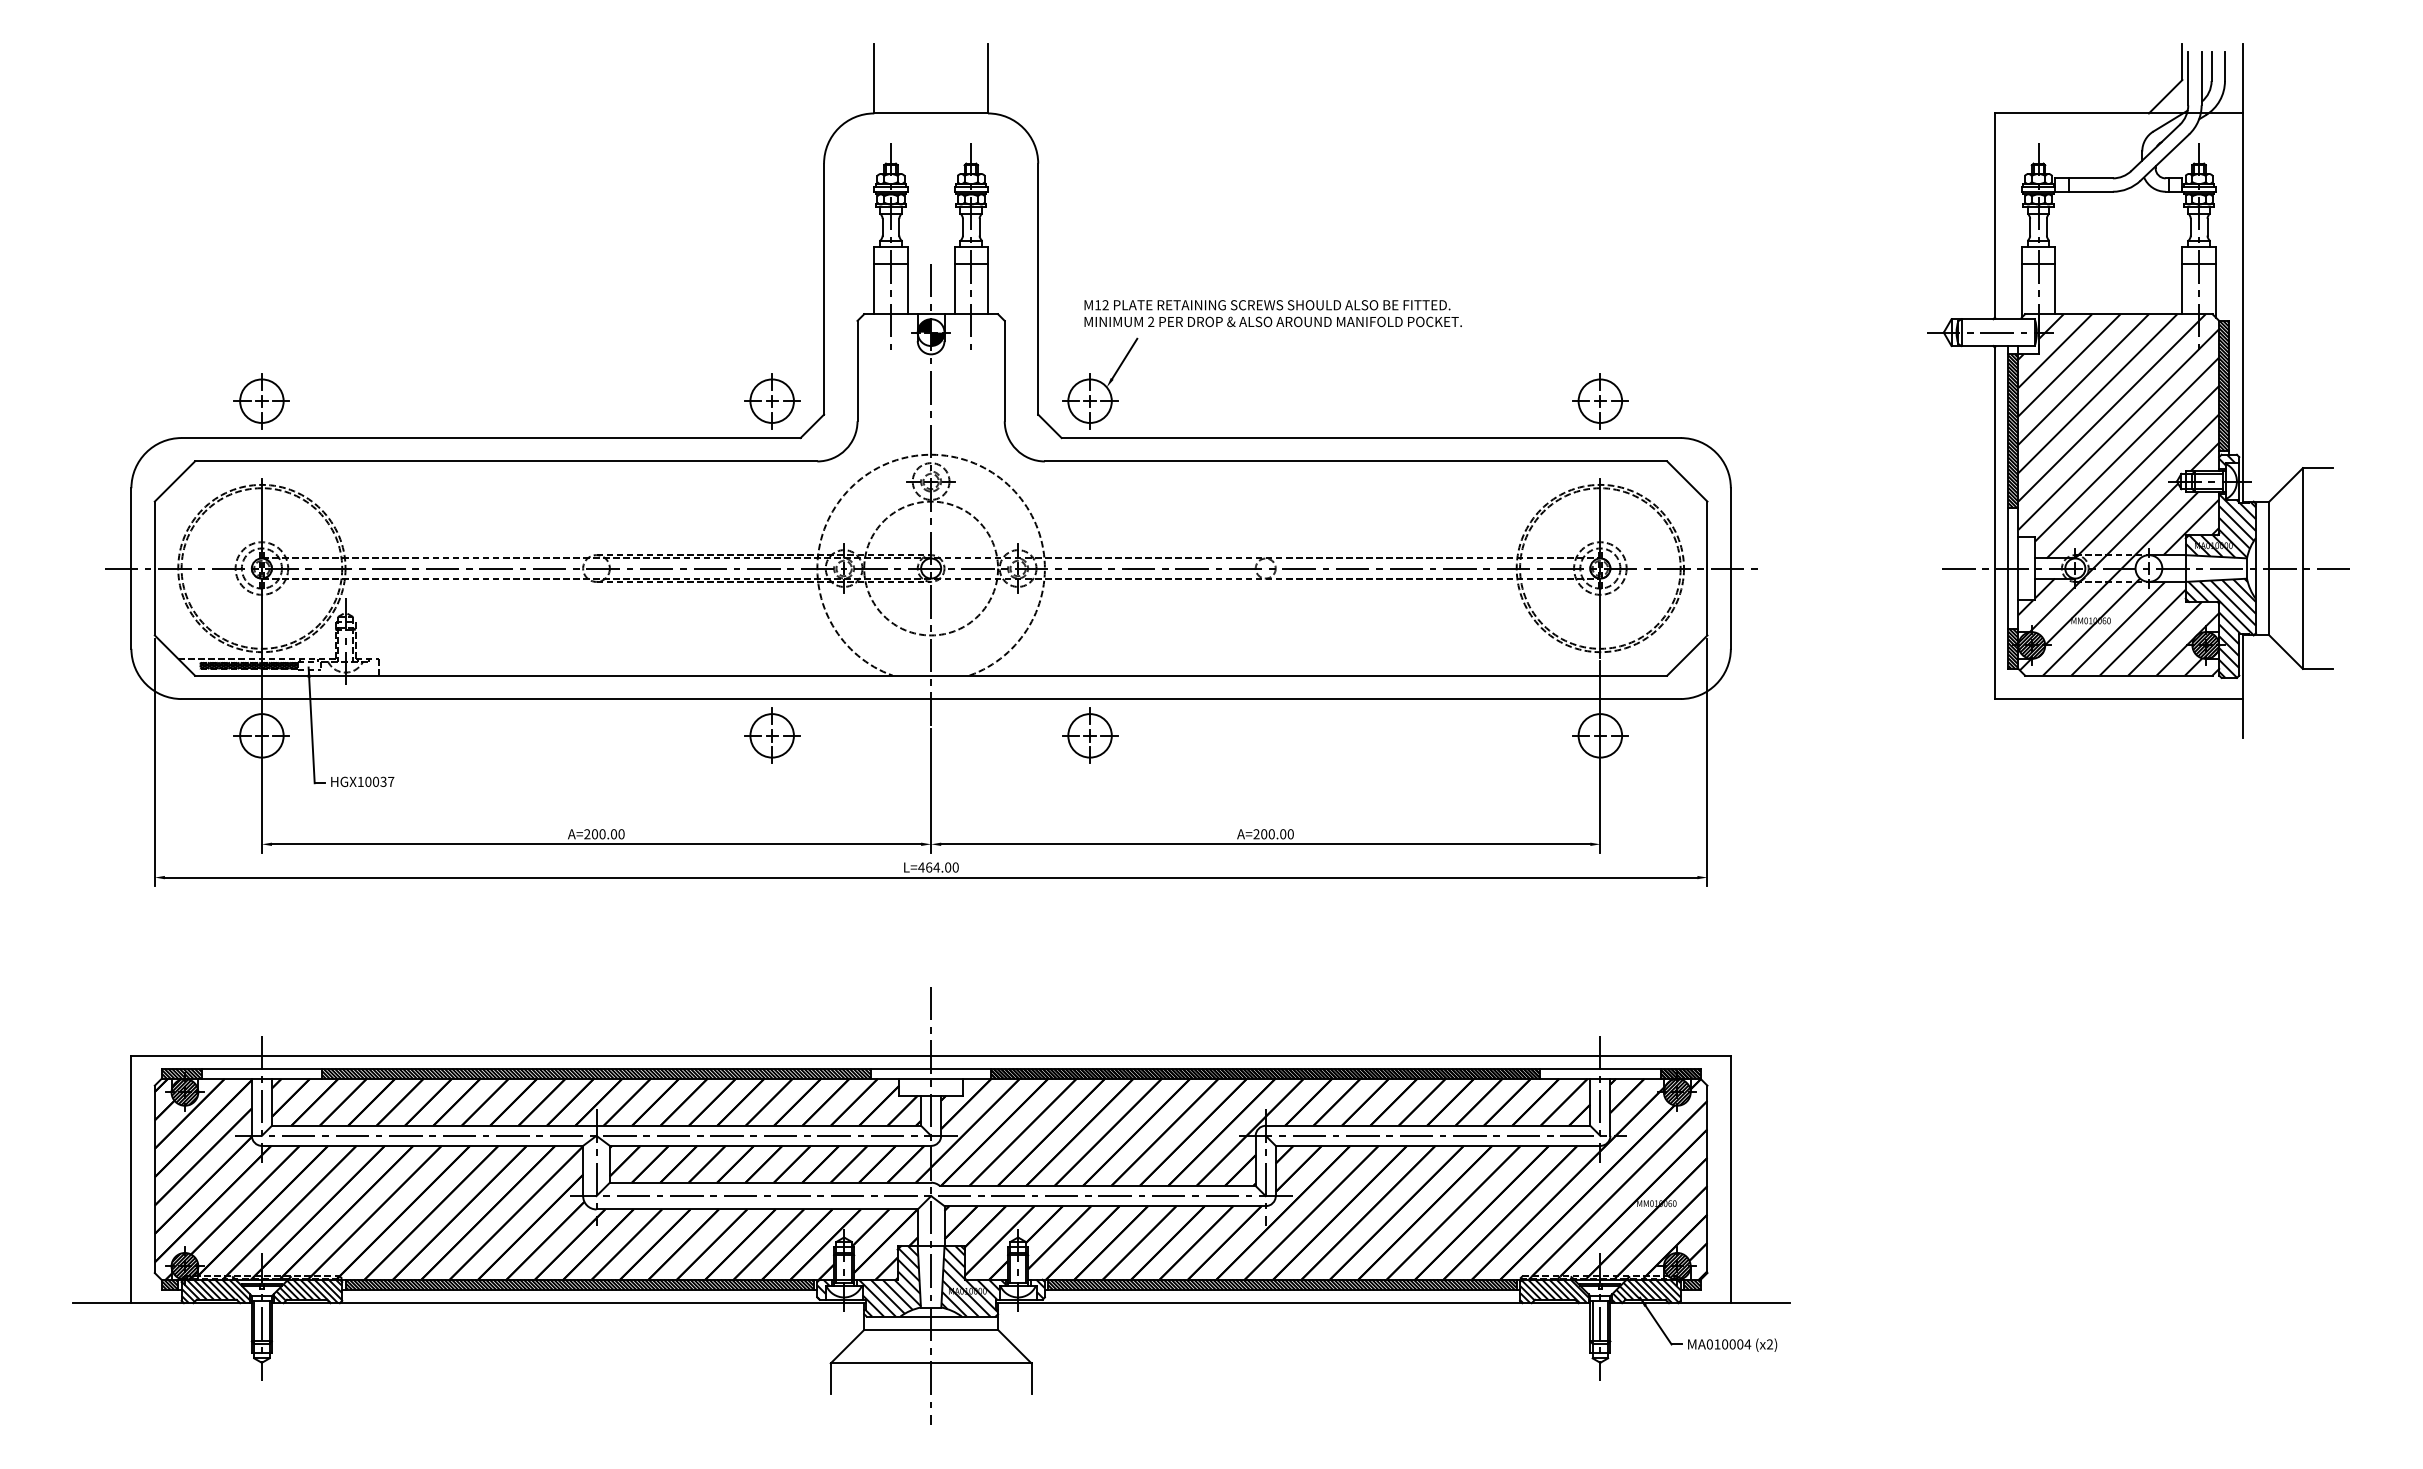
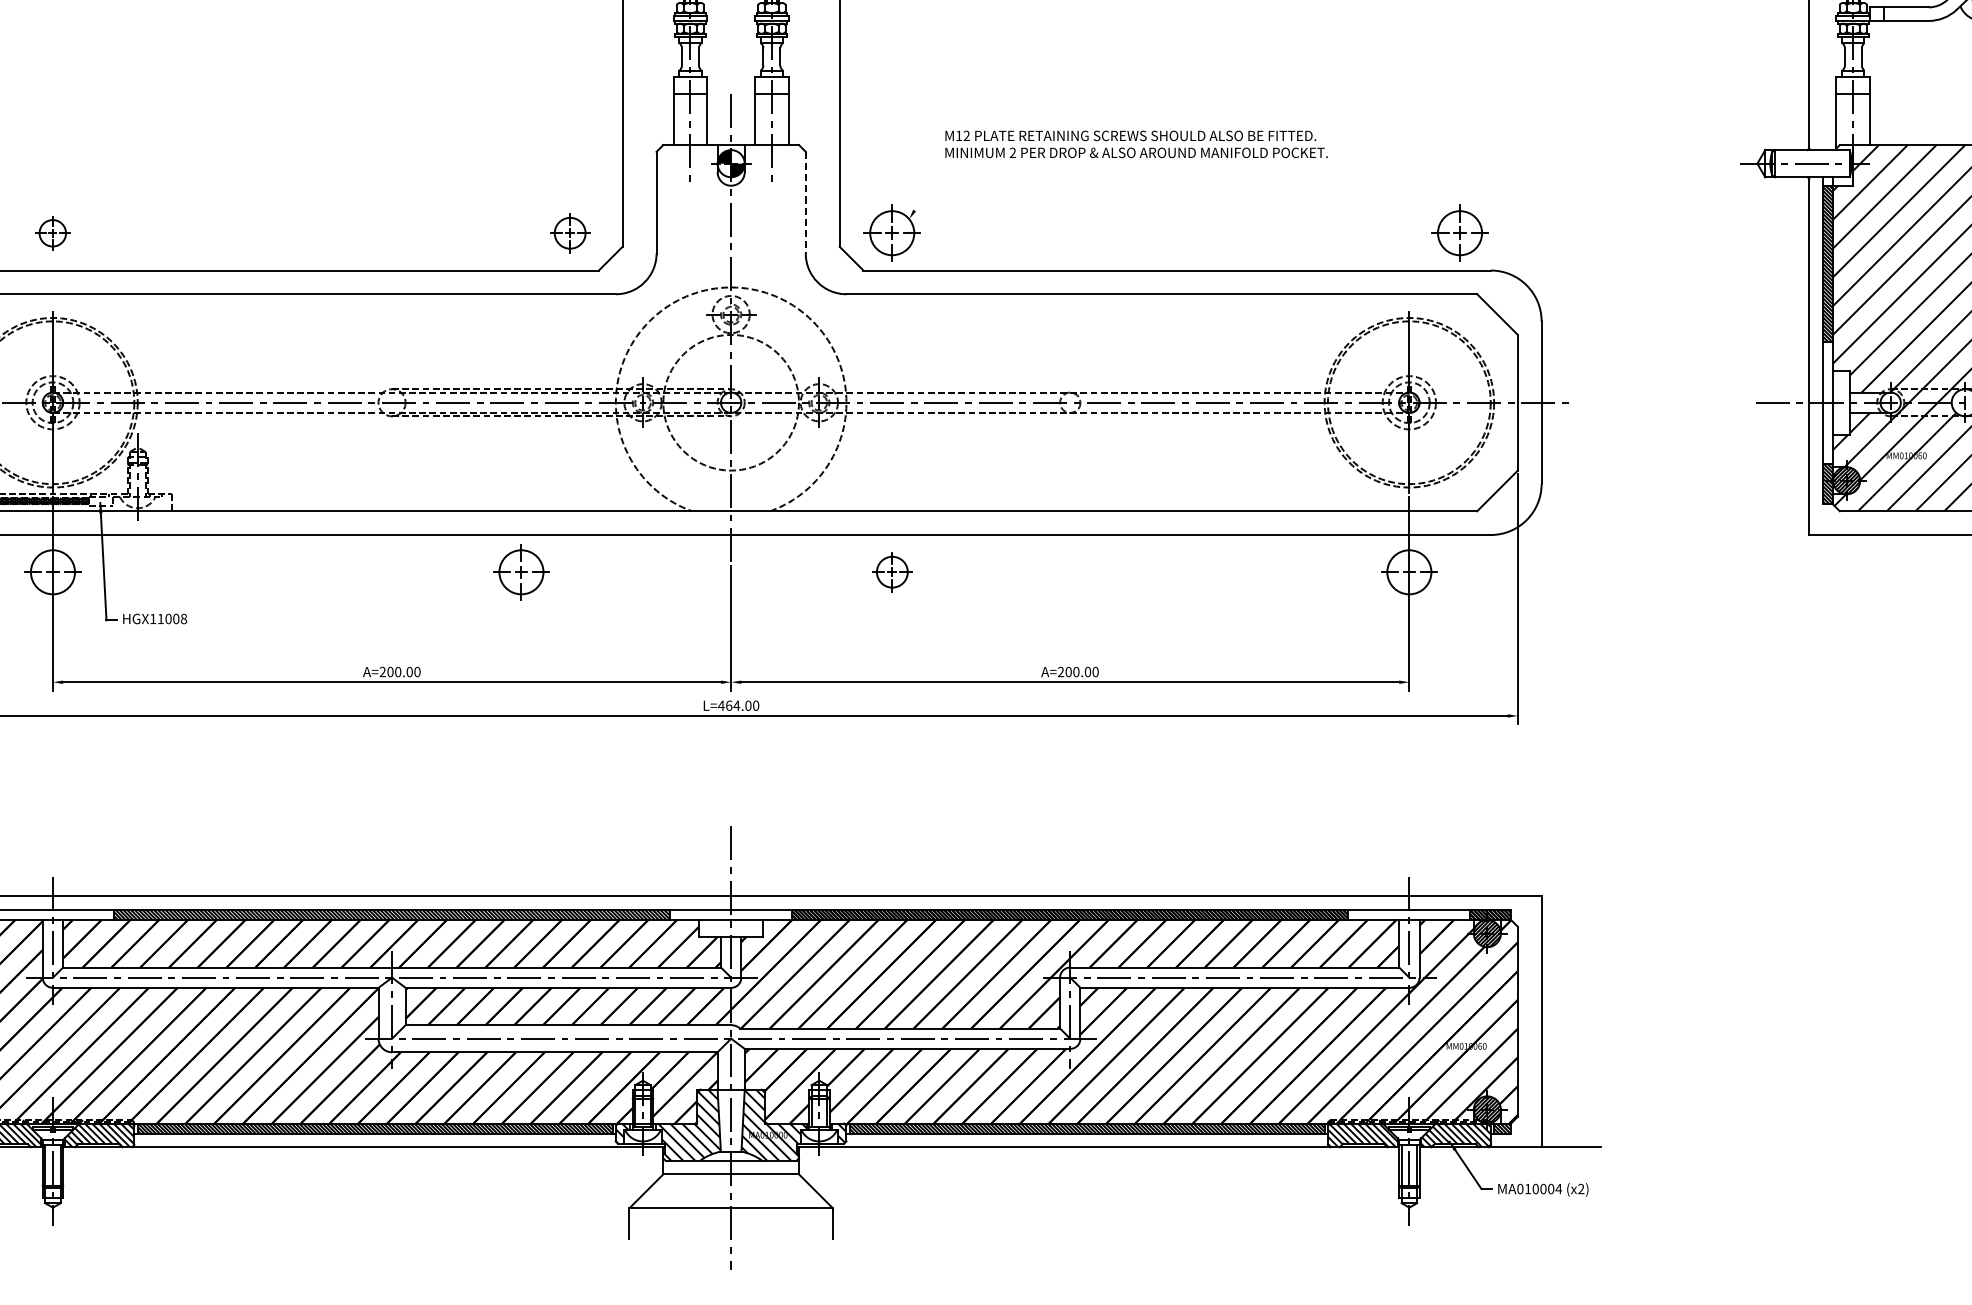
text: (1272, 313) -> (1135, 144), moved
line: (1124, 358) -> (927, 189), removed
line: (1004, 371) -> (805, 203), solid -> dashed
part: (261, 401) -> (52, 233), size x0.6
part: (772, 401) -> (570, 233), size x0.7
part: (1600, 401) -> (1460, 233), moved
part: (772, 735) -> (521, 571), moved
part: (1090, 735) -> (892, 571), size x0.7
text: (379, 781) -> (172, 618), HGX10037 -> HGX11008

